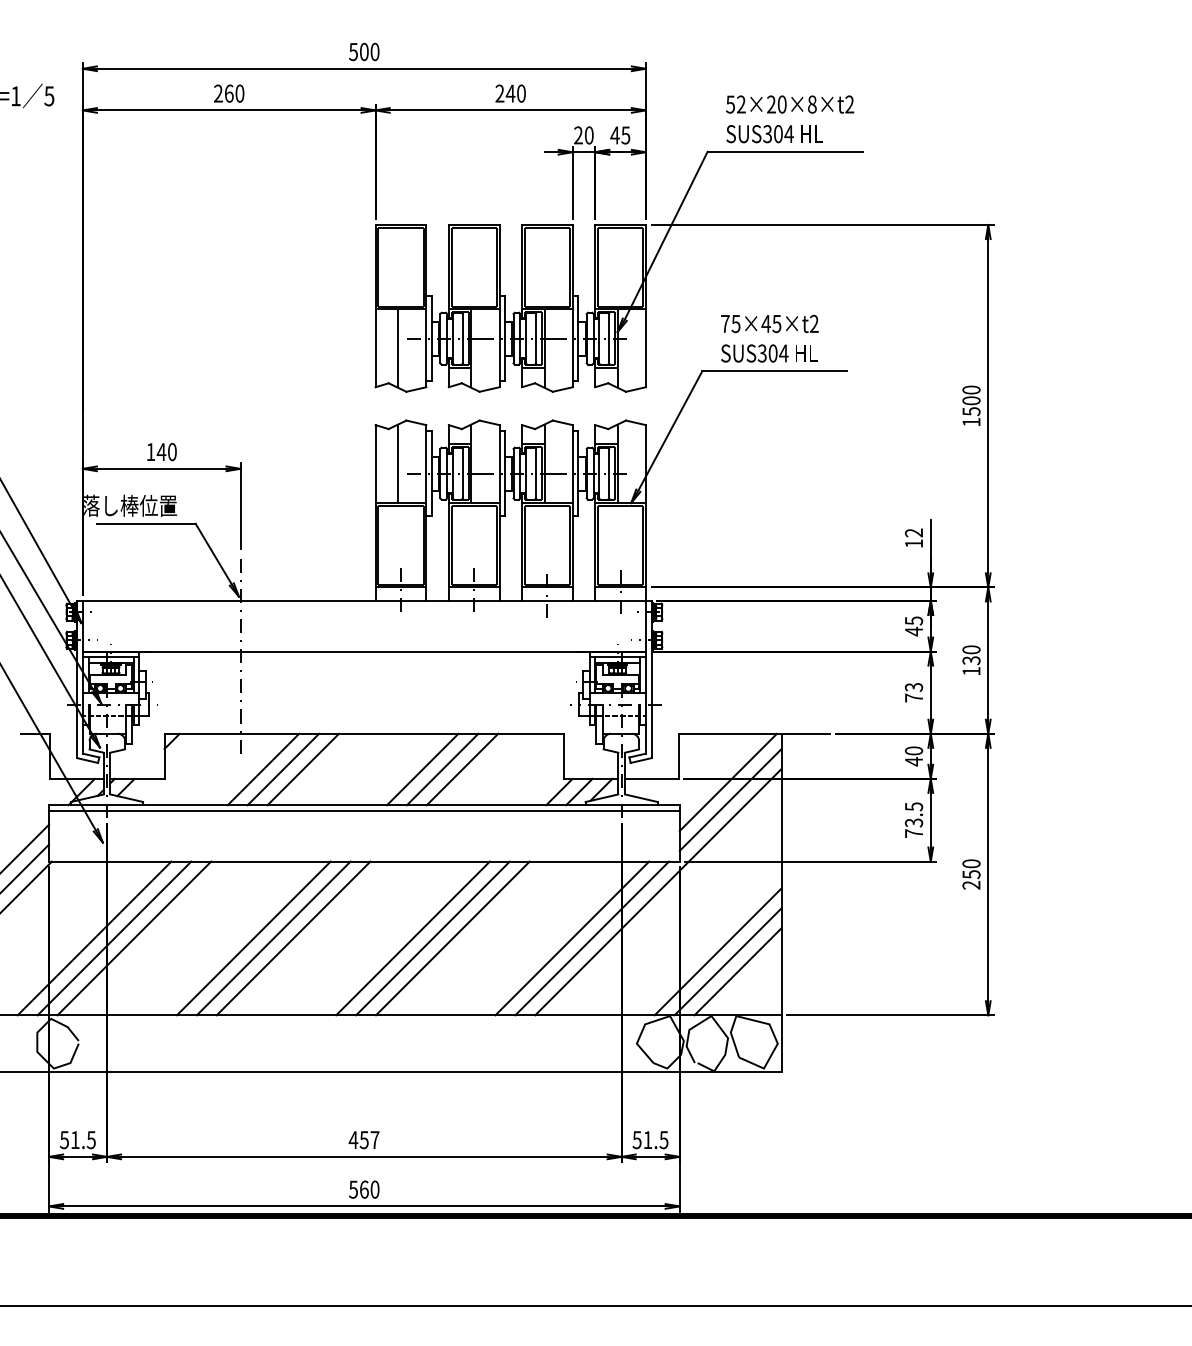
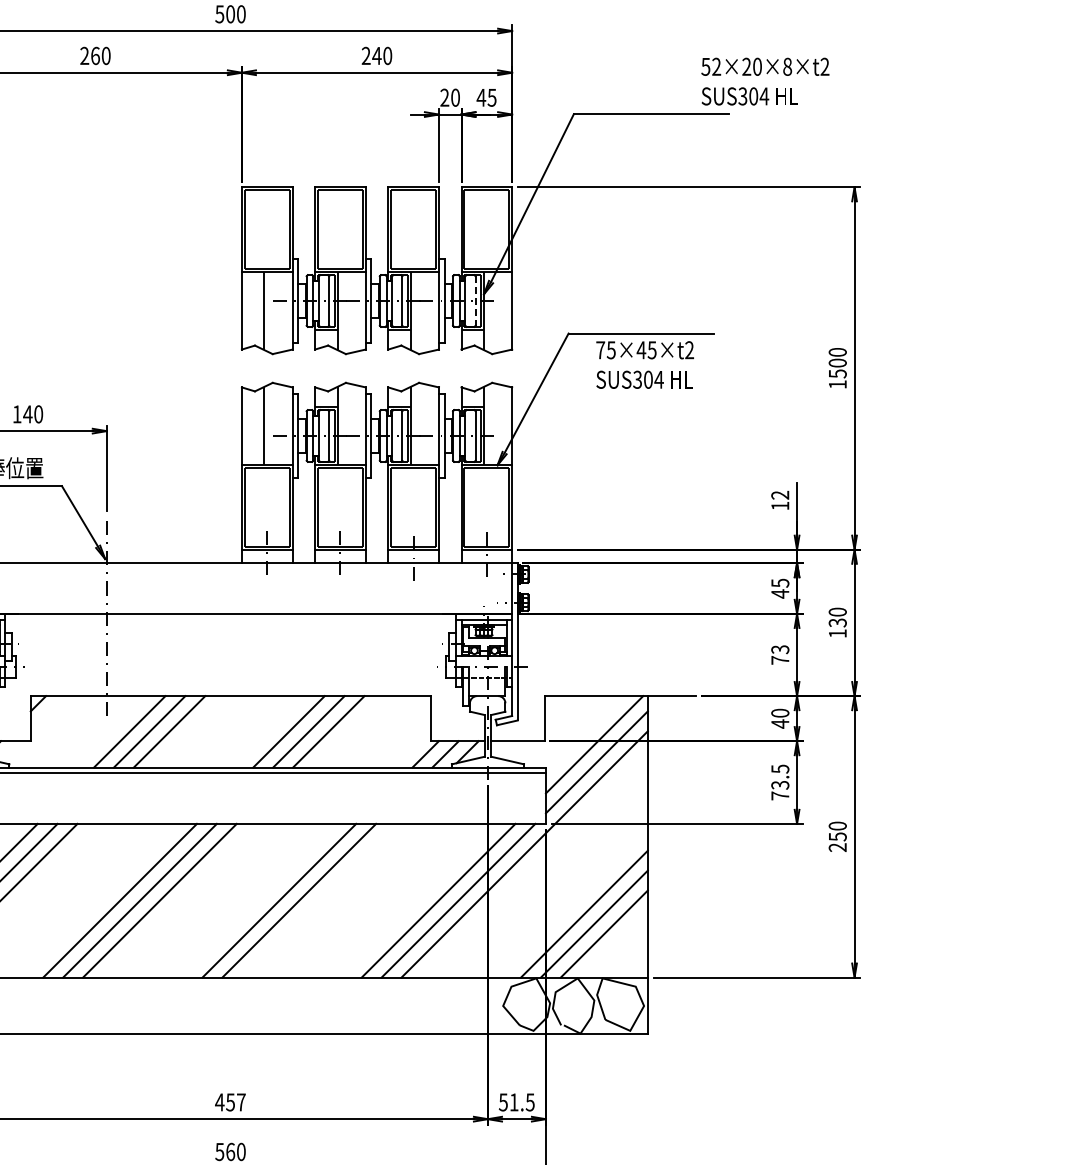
text: (790, 119) -> (765, 81), moved
line: (609, 338) -> (475, 300), solid -> dashed
text: (769, 338) -> (644, 364), moved
line: (452, 938) -> (318, 900), removed

